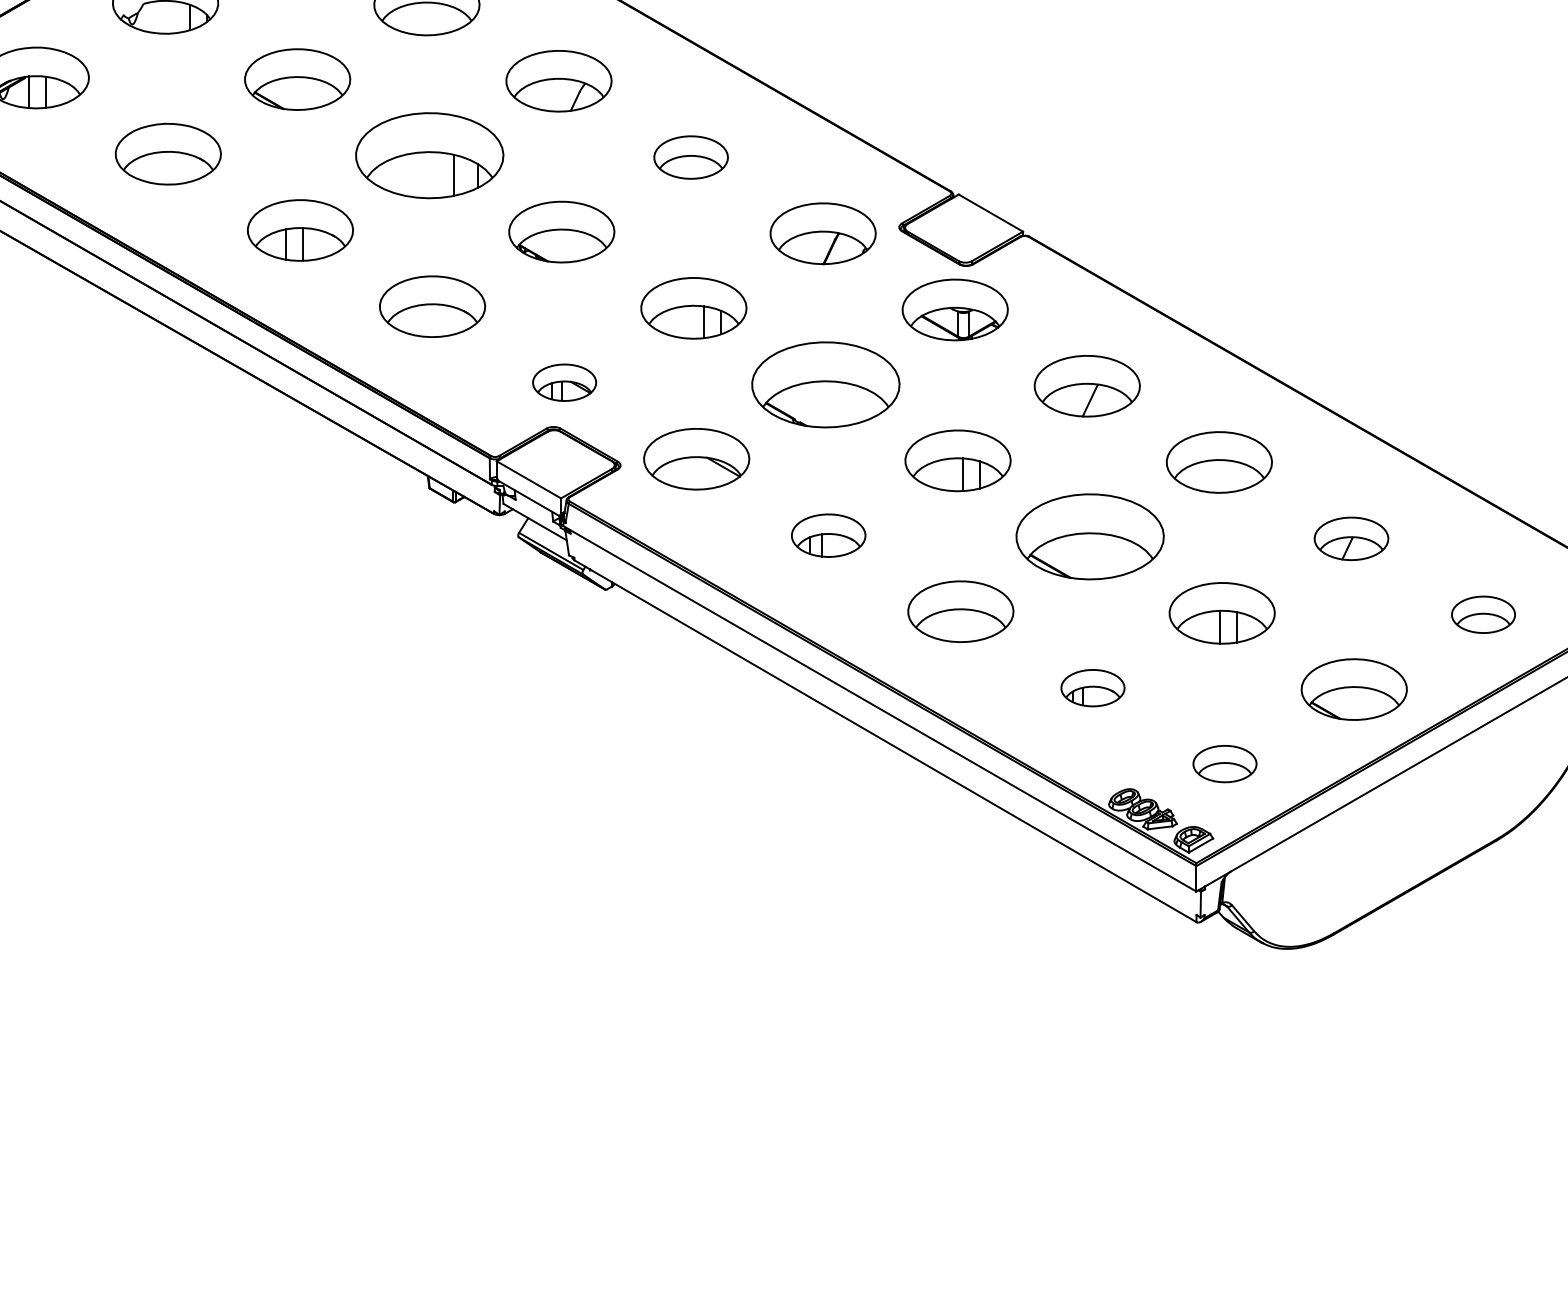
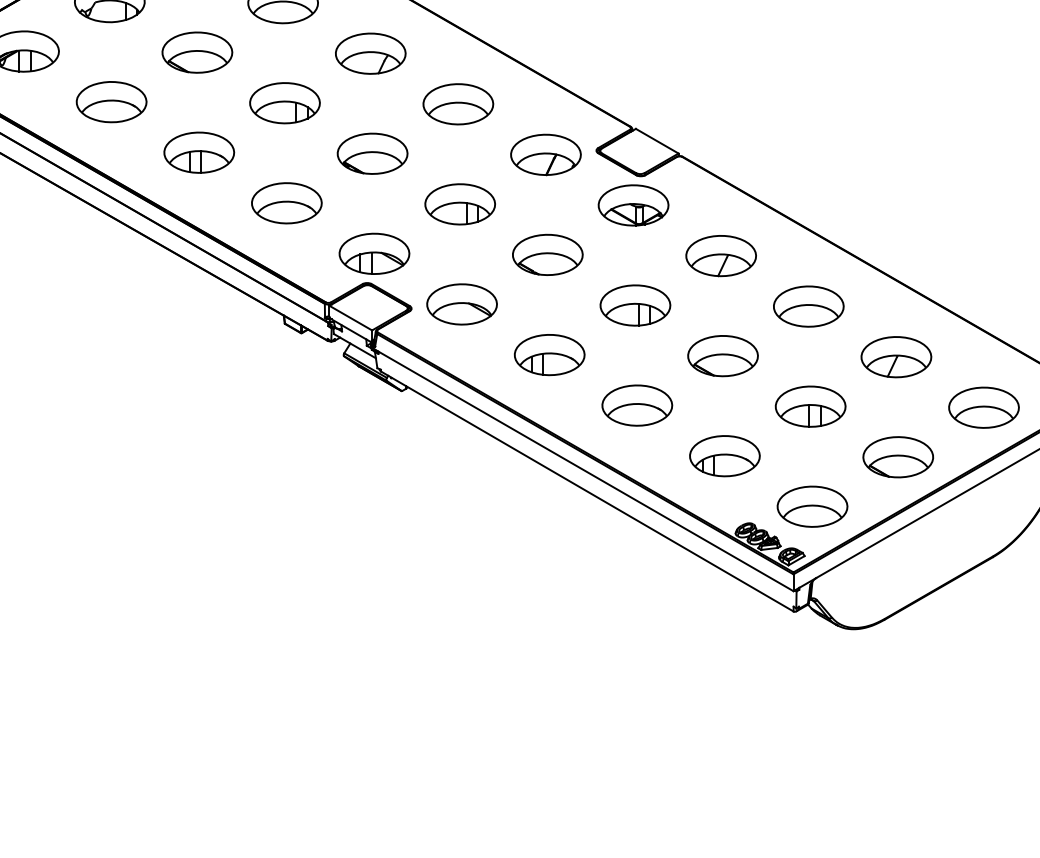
part: (428, 156) -> (284, 103), size x0.71
part: (691, 157) -> (458, 104), size x1.43
part: (564, 382) -> (374, 253), size x1.67
part: (825, 383) -> (547, 254), size x0.71
part: (828, 536) -> (549, 355), size x1.43
part: (1089, 537) -> (722, 356), size x0.71
part: (1351, 539) -> (896, 357), size x1.43
part: (1482, 614) -> (983, 407), size x1.67
part: (1092, 688) -> (724, 456), size x1.67
part: (1224, 763) -> (812, 506), size x1.67

